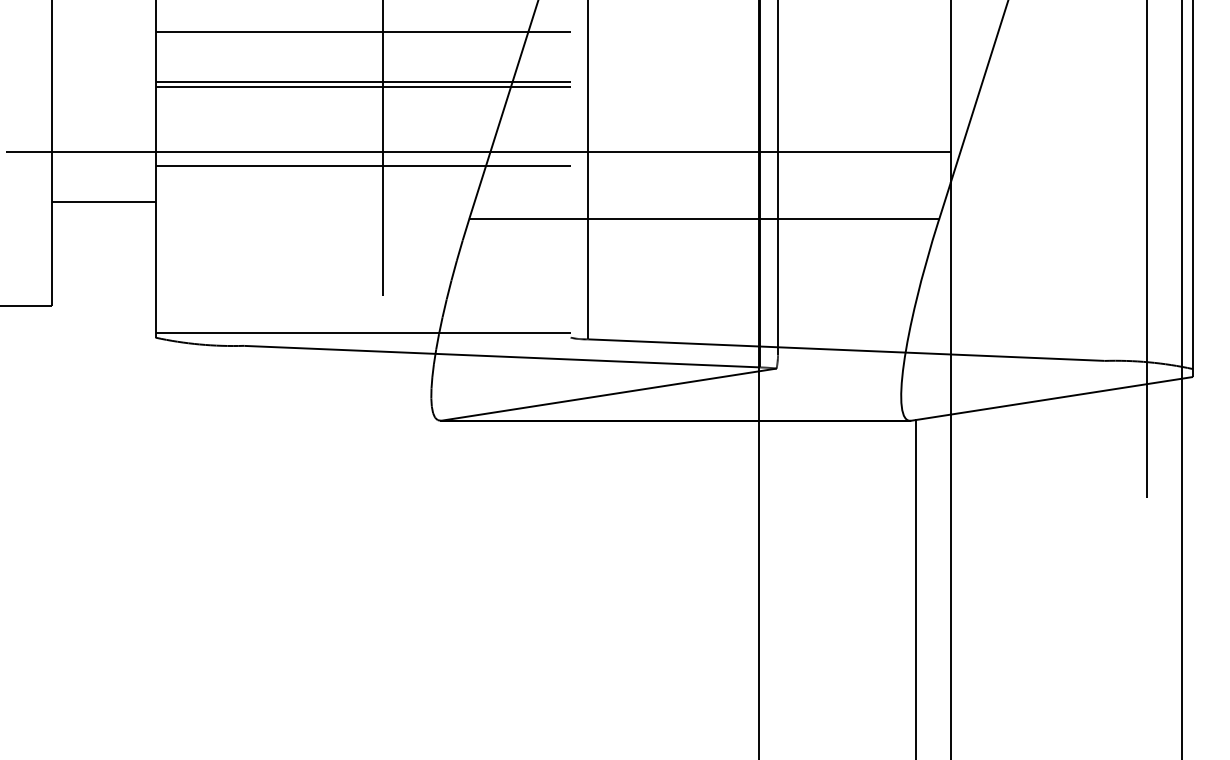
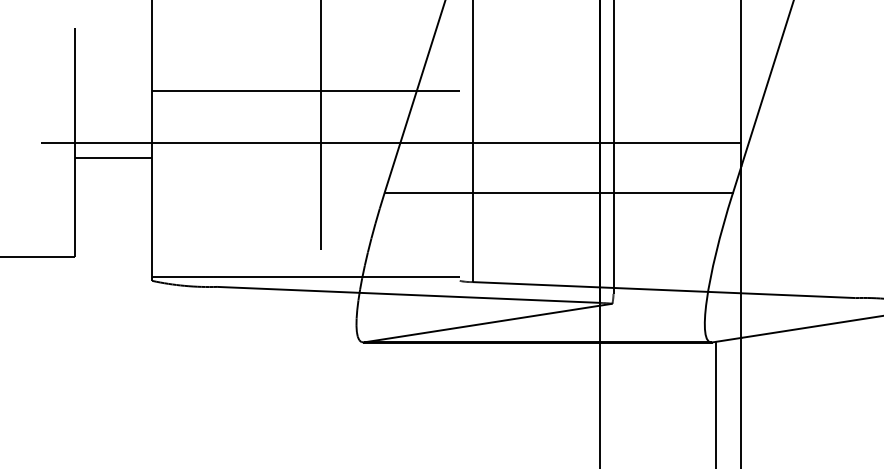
line: (362, 32) -> (305, 54), removed
line: (362, 87) -> (305, 95), removed
line: (362, 165) -> (305, 153), removed
line: (103, 202) -> (113, 158), moved

